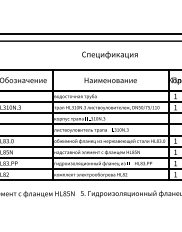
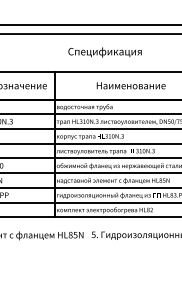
text: (109, 54) -> (104, 51), moved

